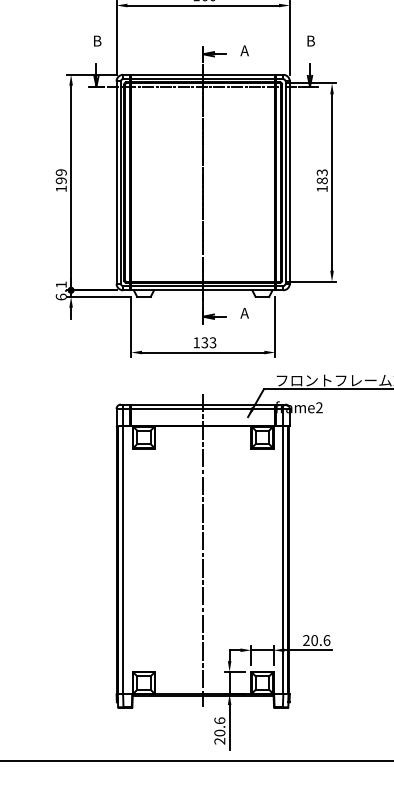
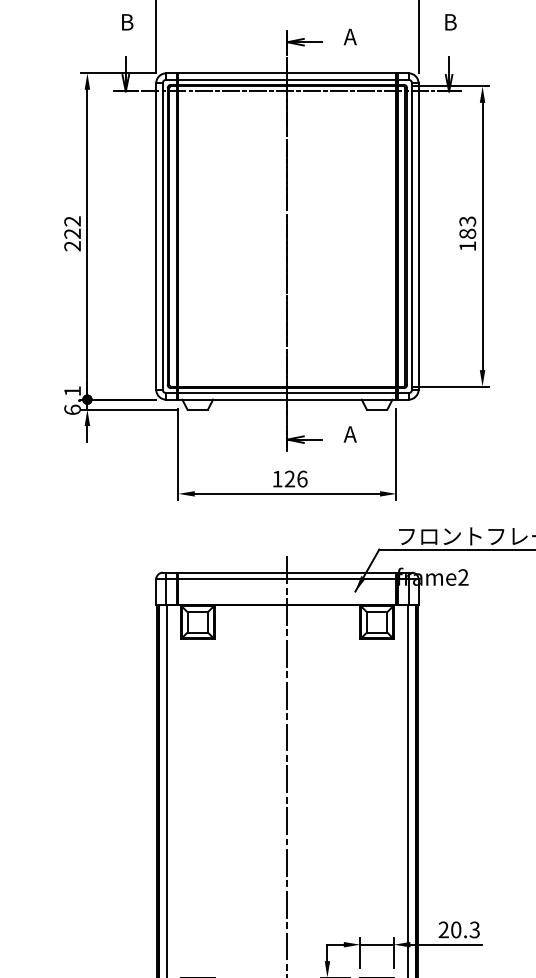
text: (60, 180) -> (71, 233), 199 -> 222
text: (208, 342) -> (295, 478), 133 -> 126
text: (326, 640) -> (474, 929), 20.6 -> 20.3

